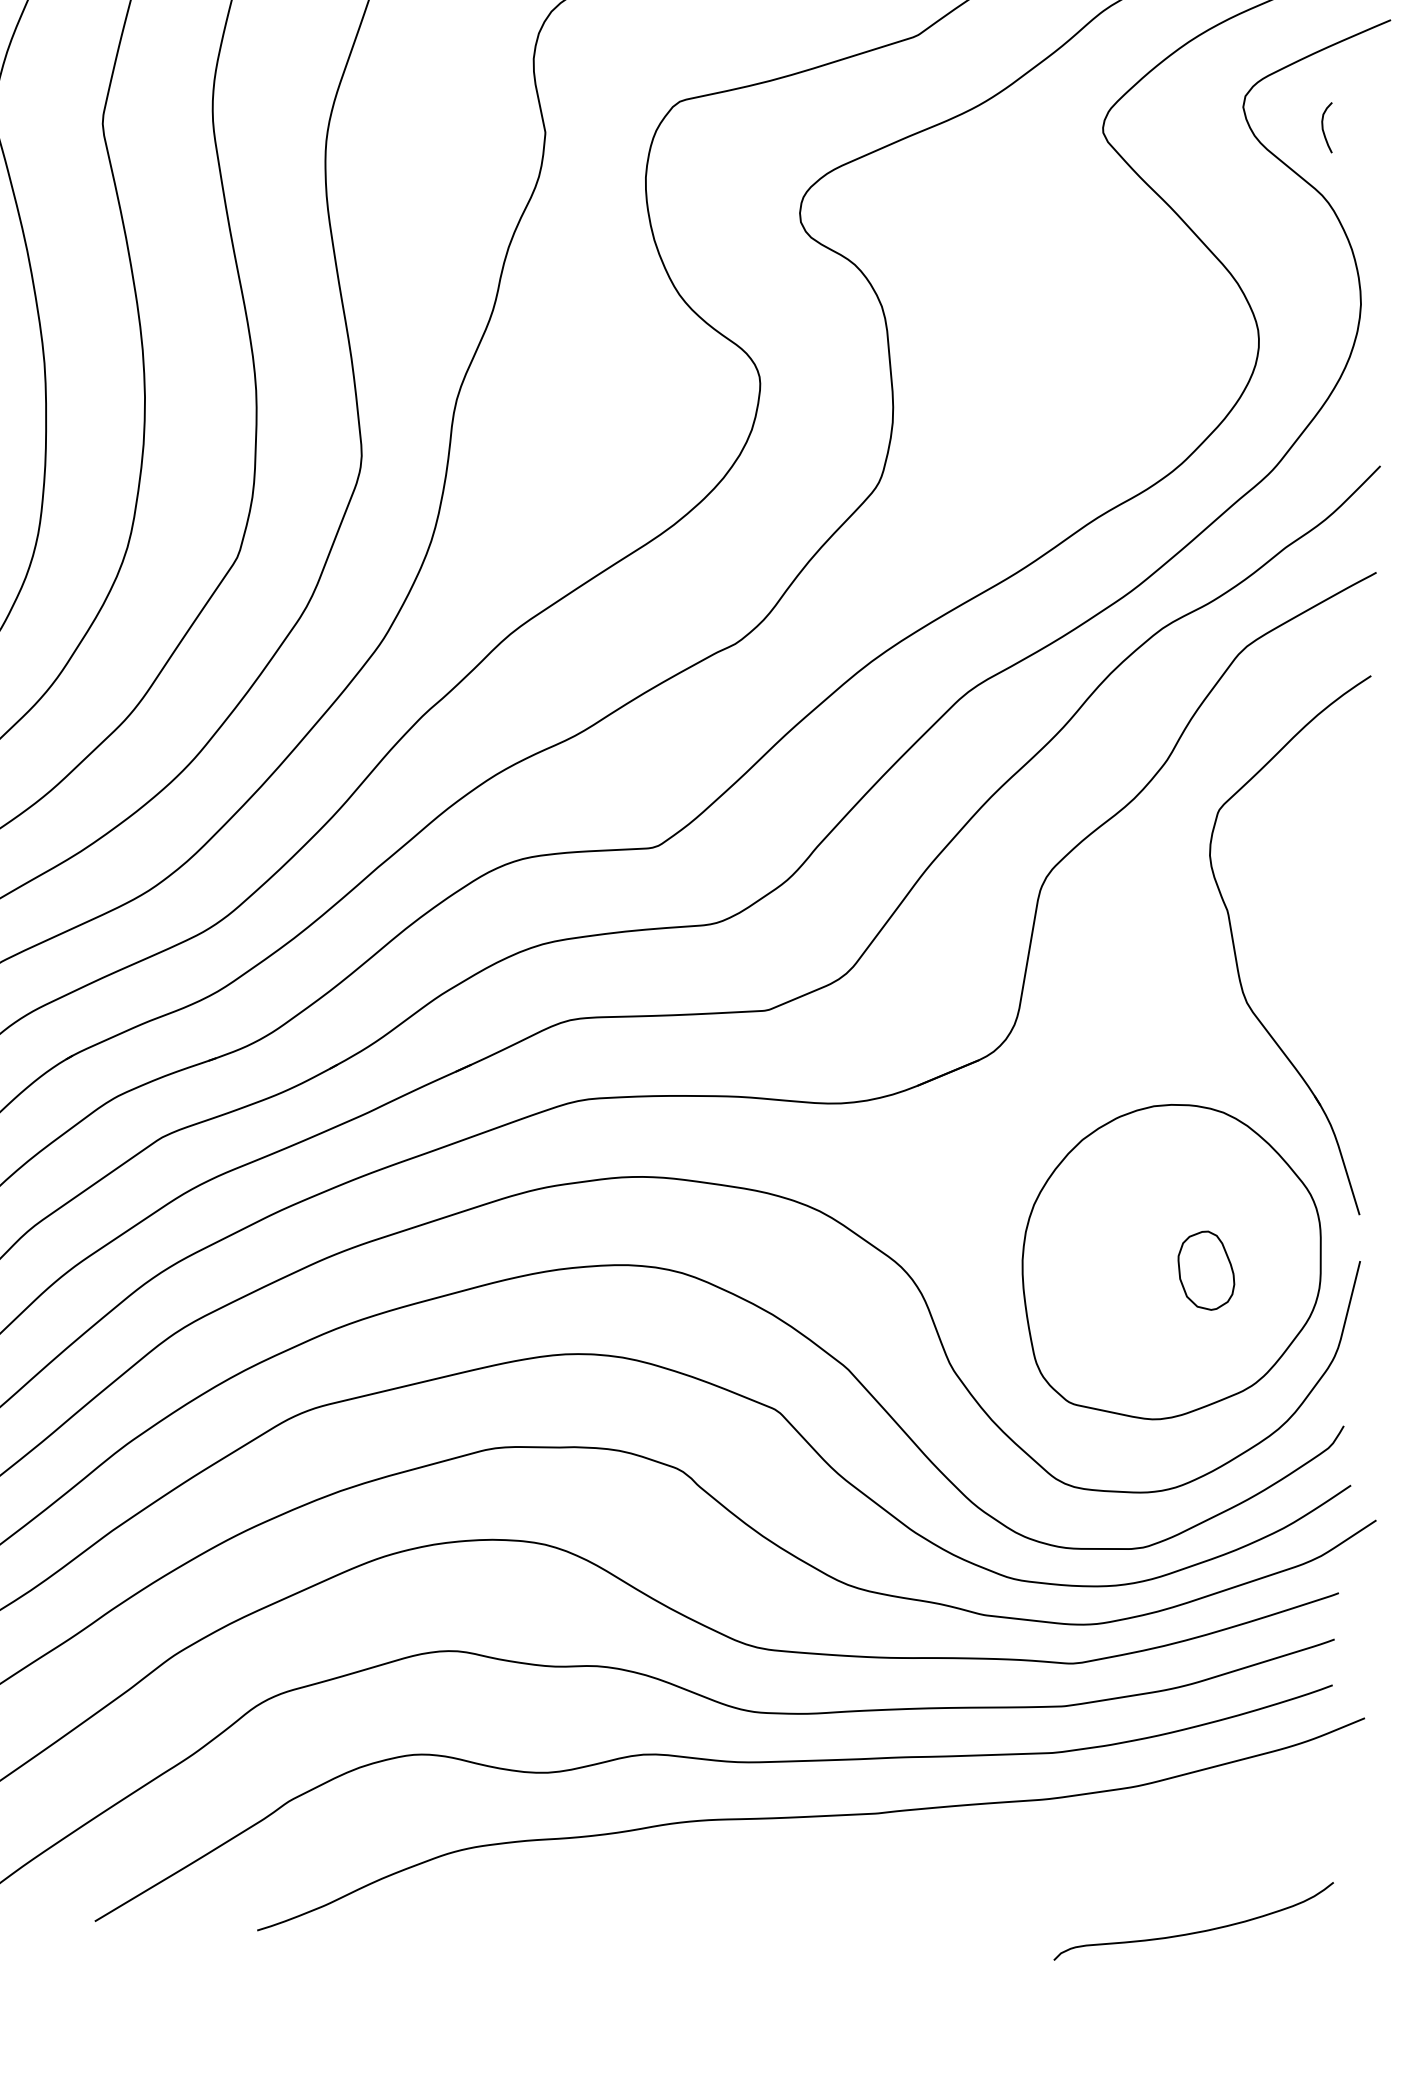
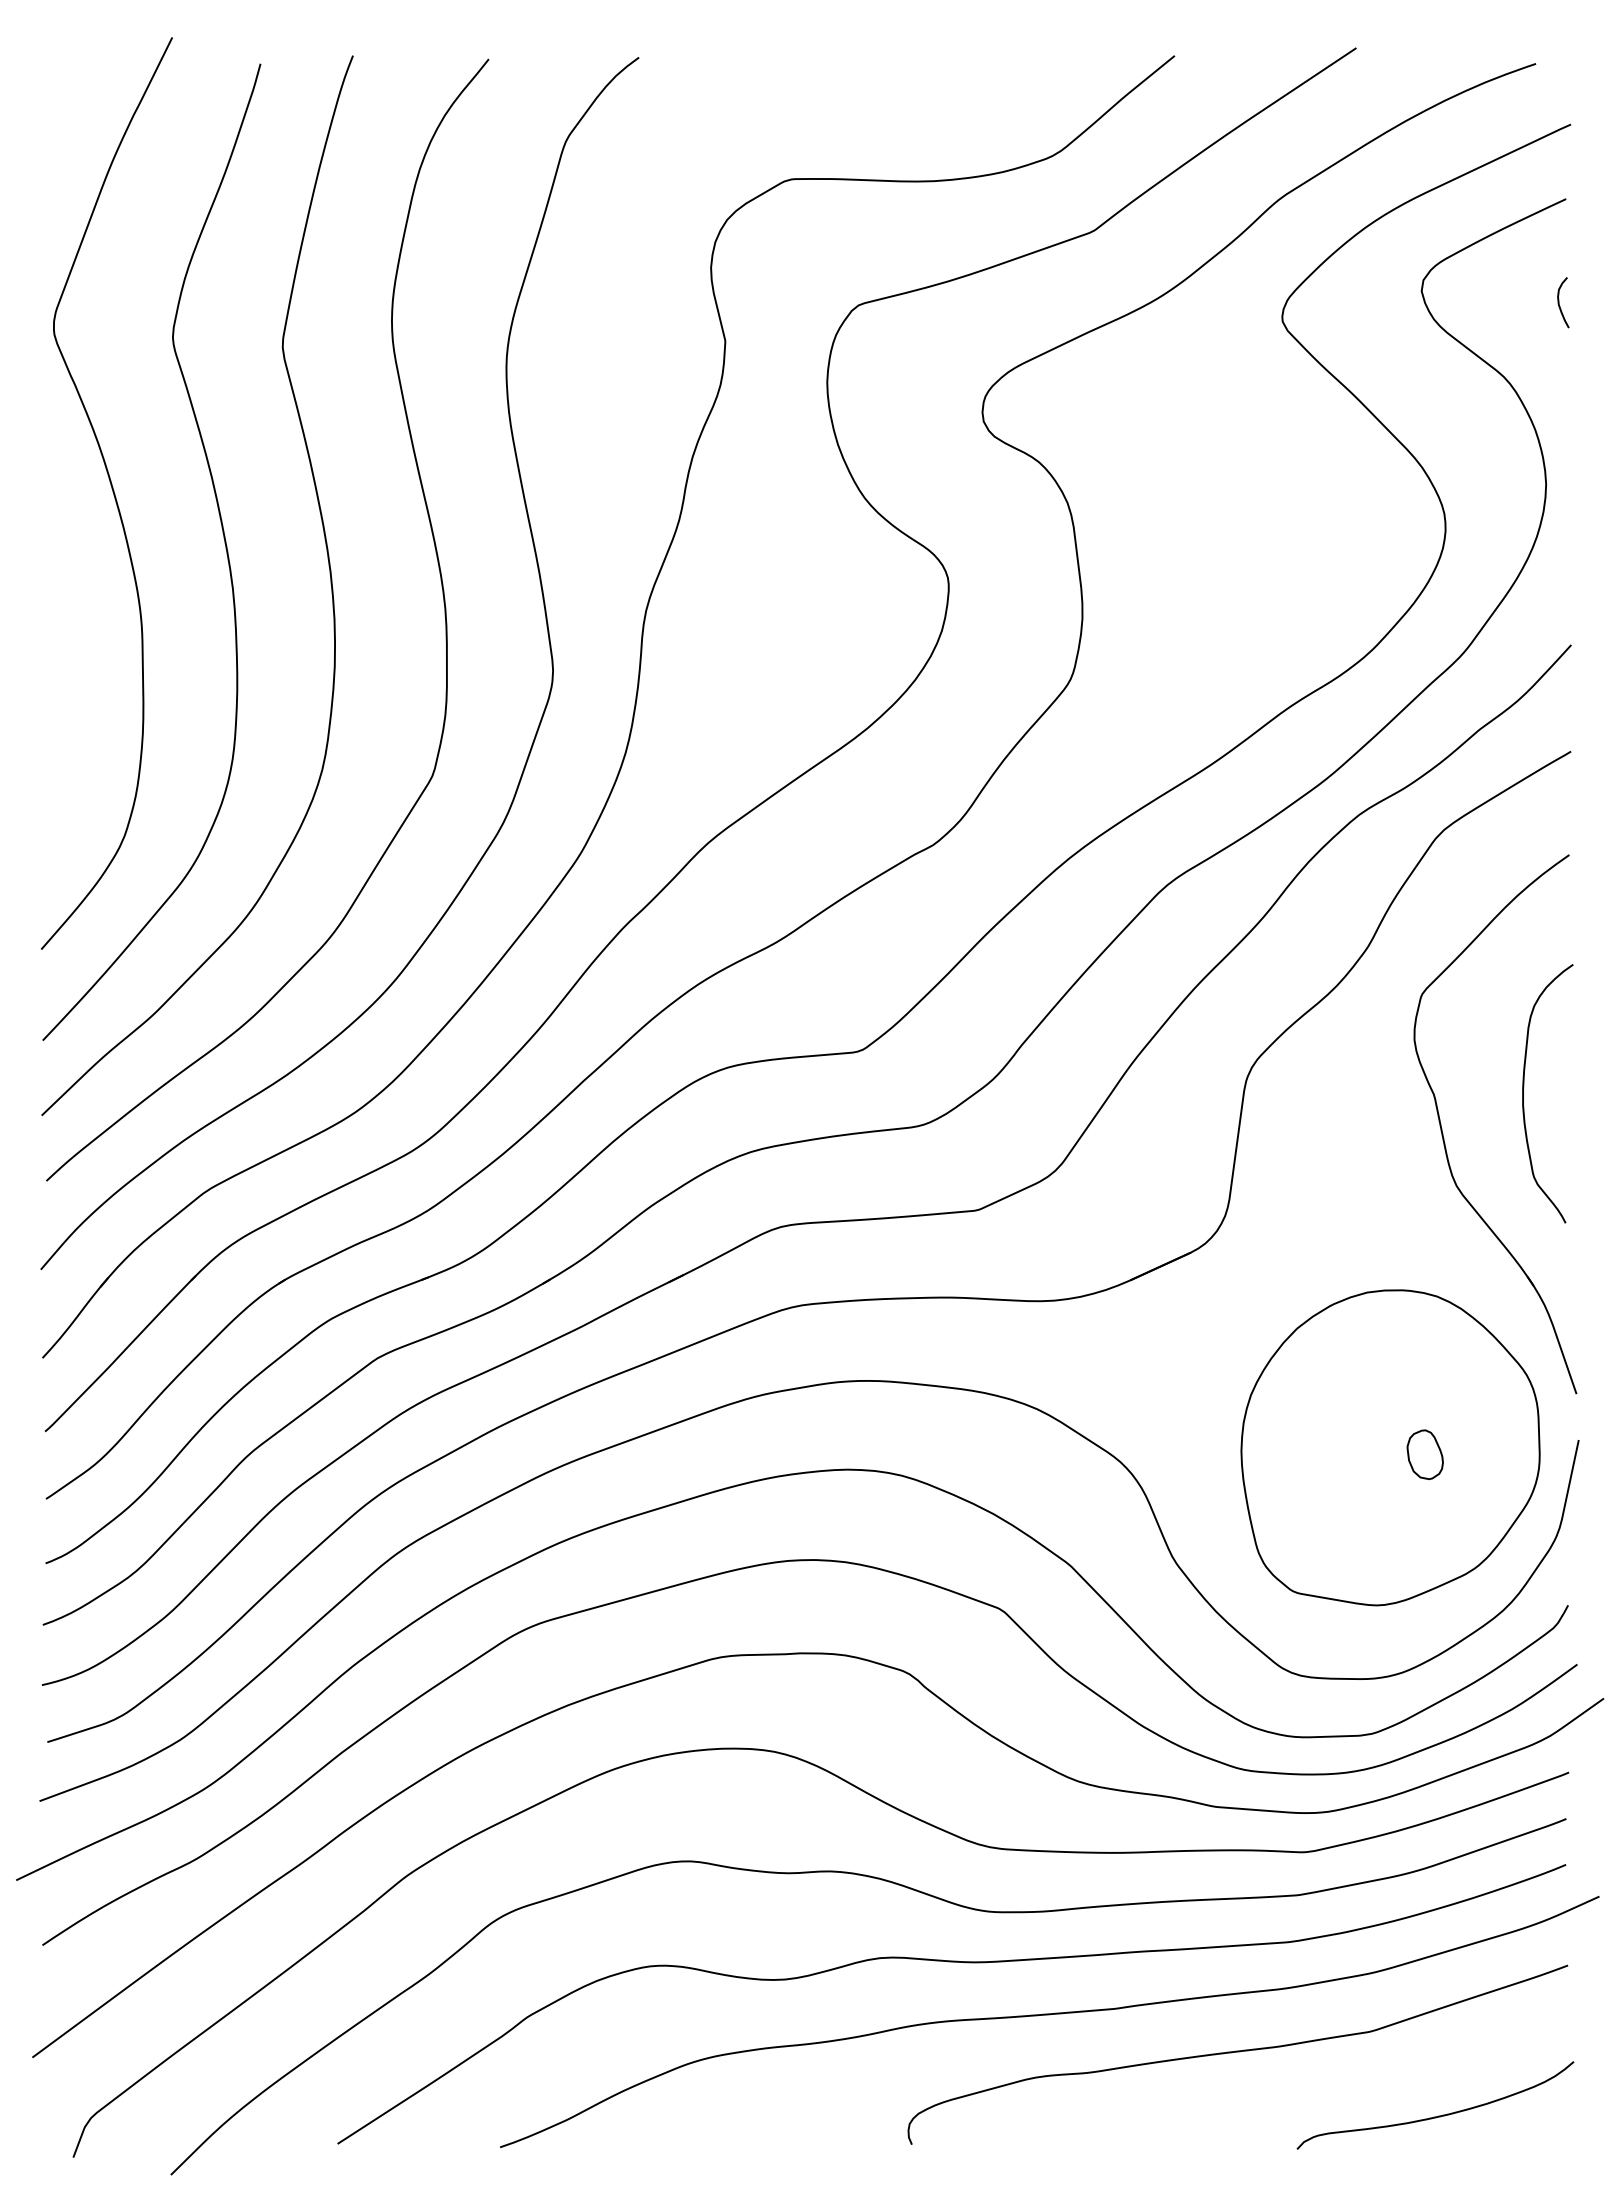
curve: (1323, 127) -> (1559, 302), moved
curve: (1317, 912) -> (1523, 1093), added
part: (1205, 1270) -> (1424, 1454), size x0.62
curve: (997, 1861) -> (1237, 2052), added

